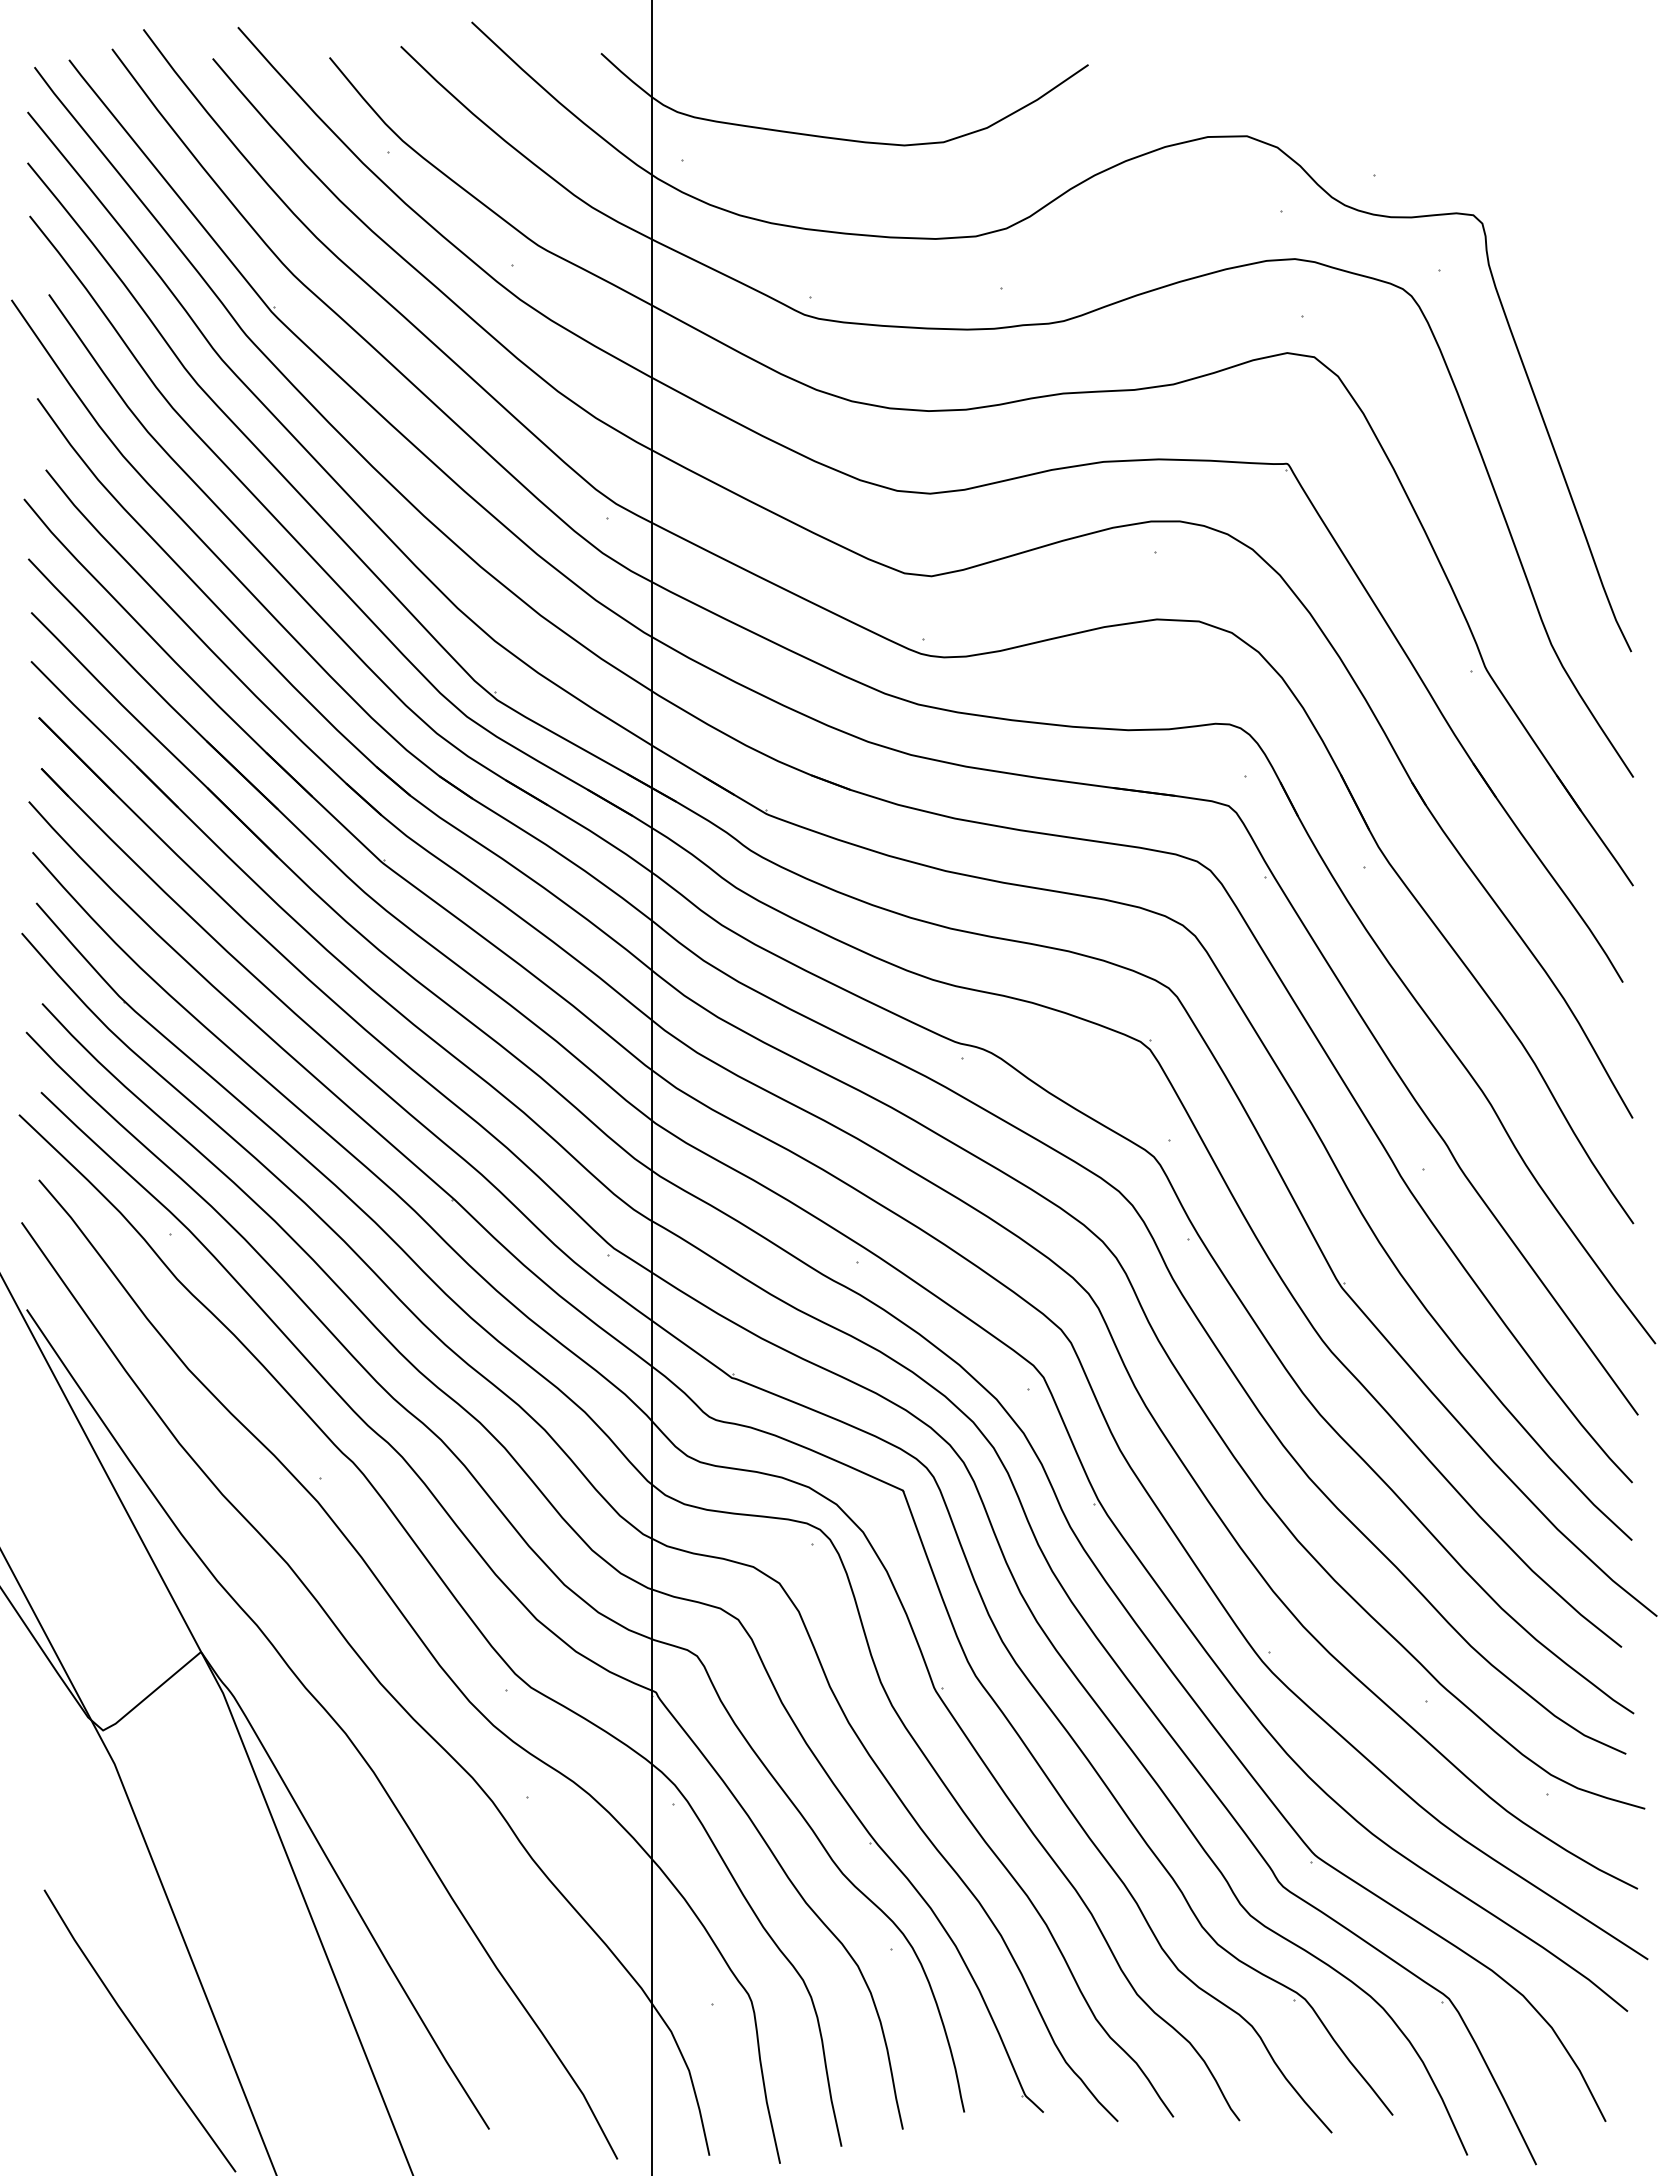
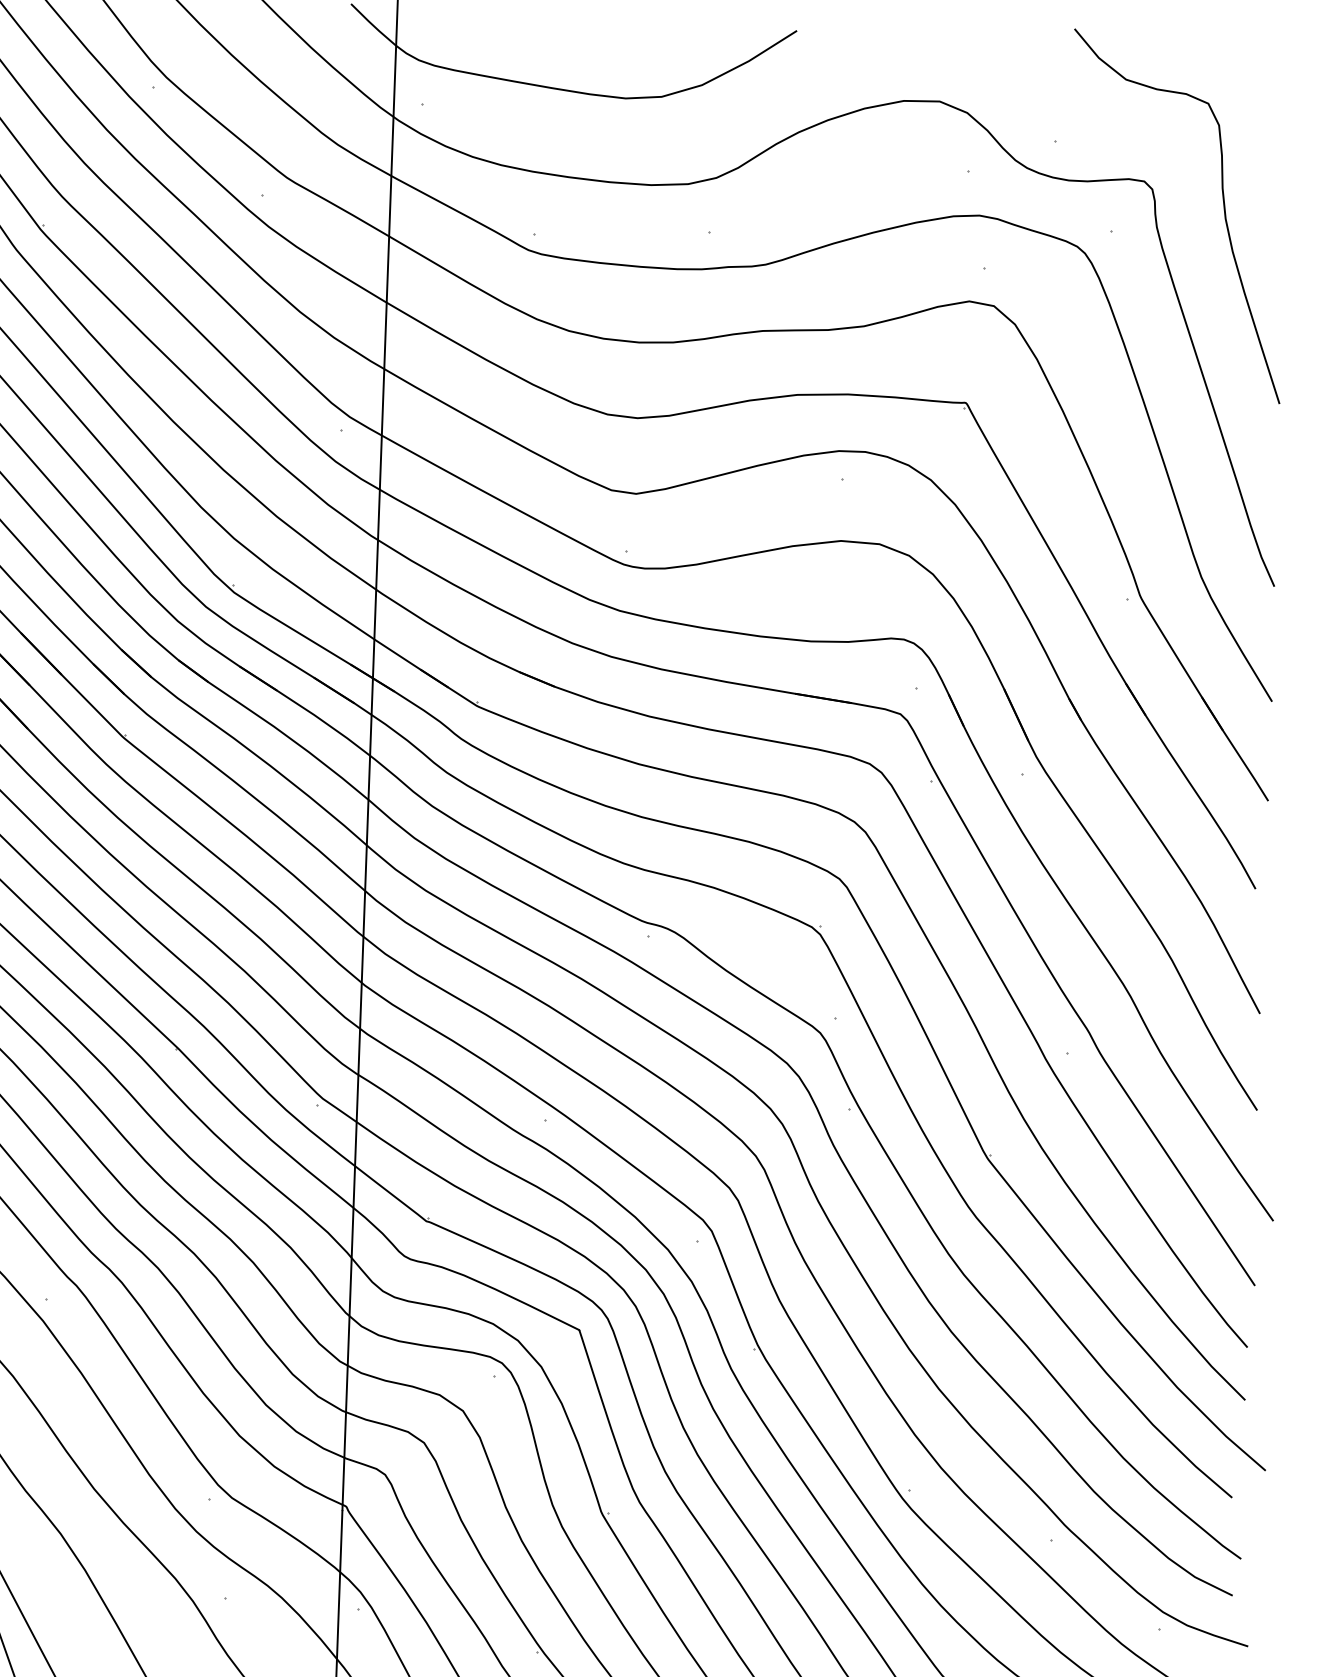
curve: (1561, 247) -> (1223, 213), added

